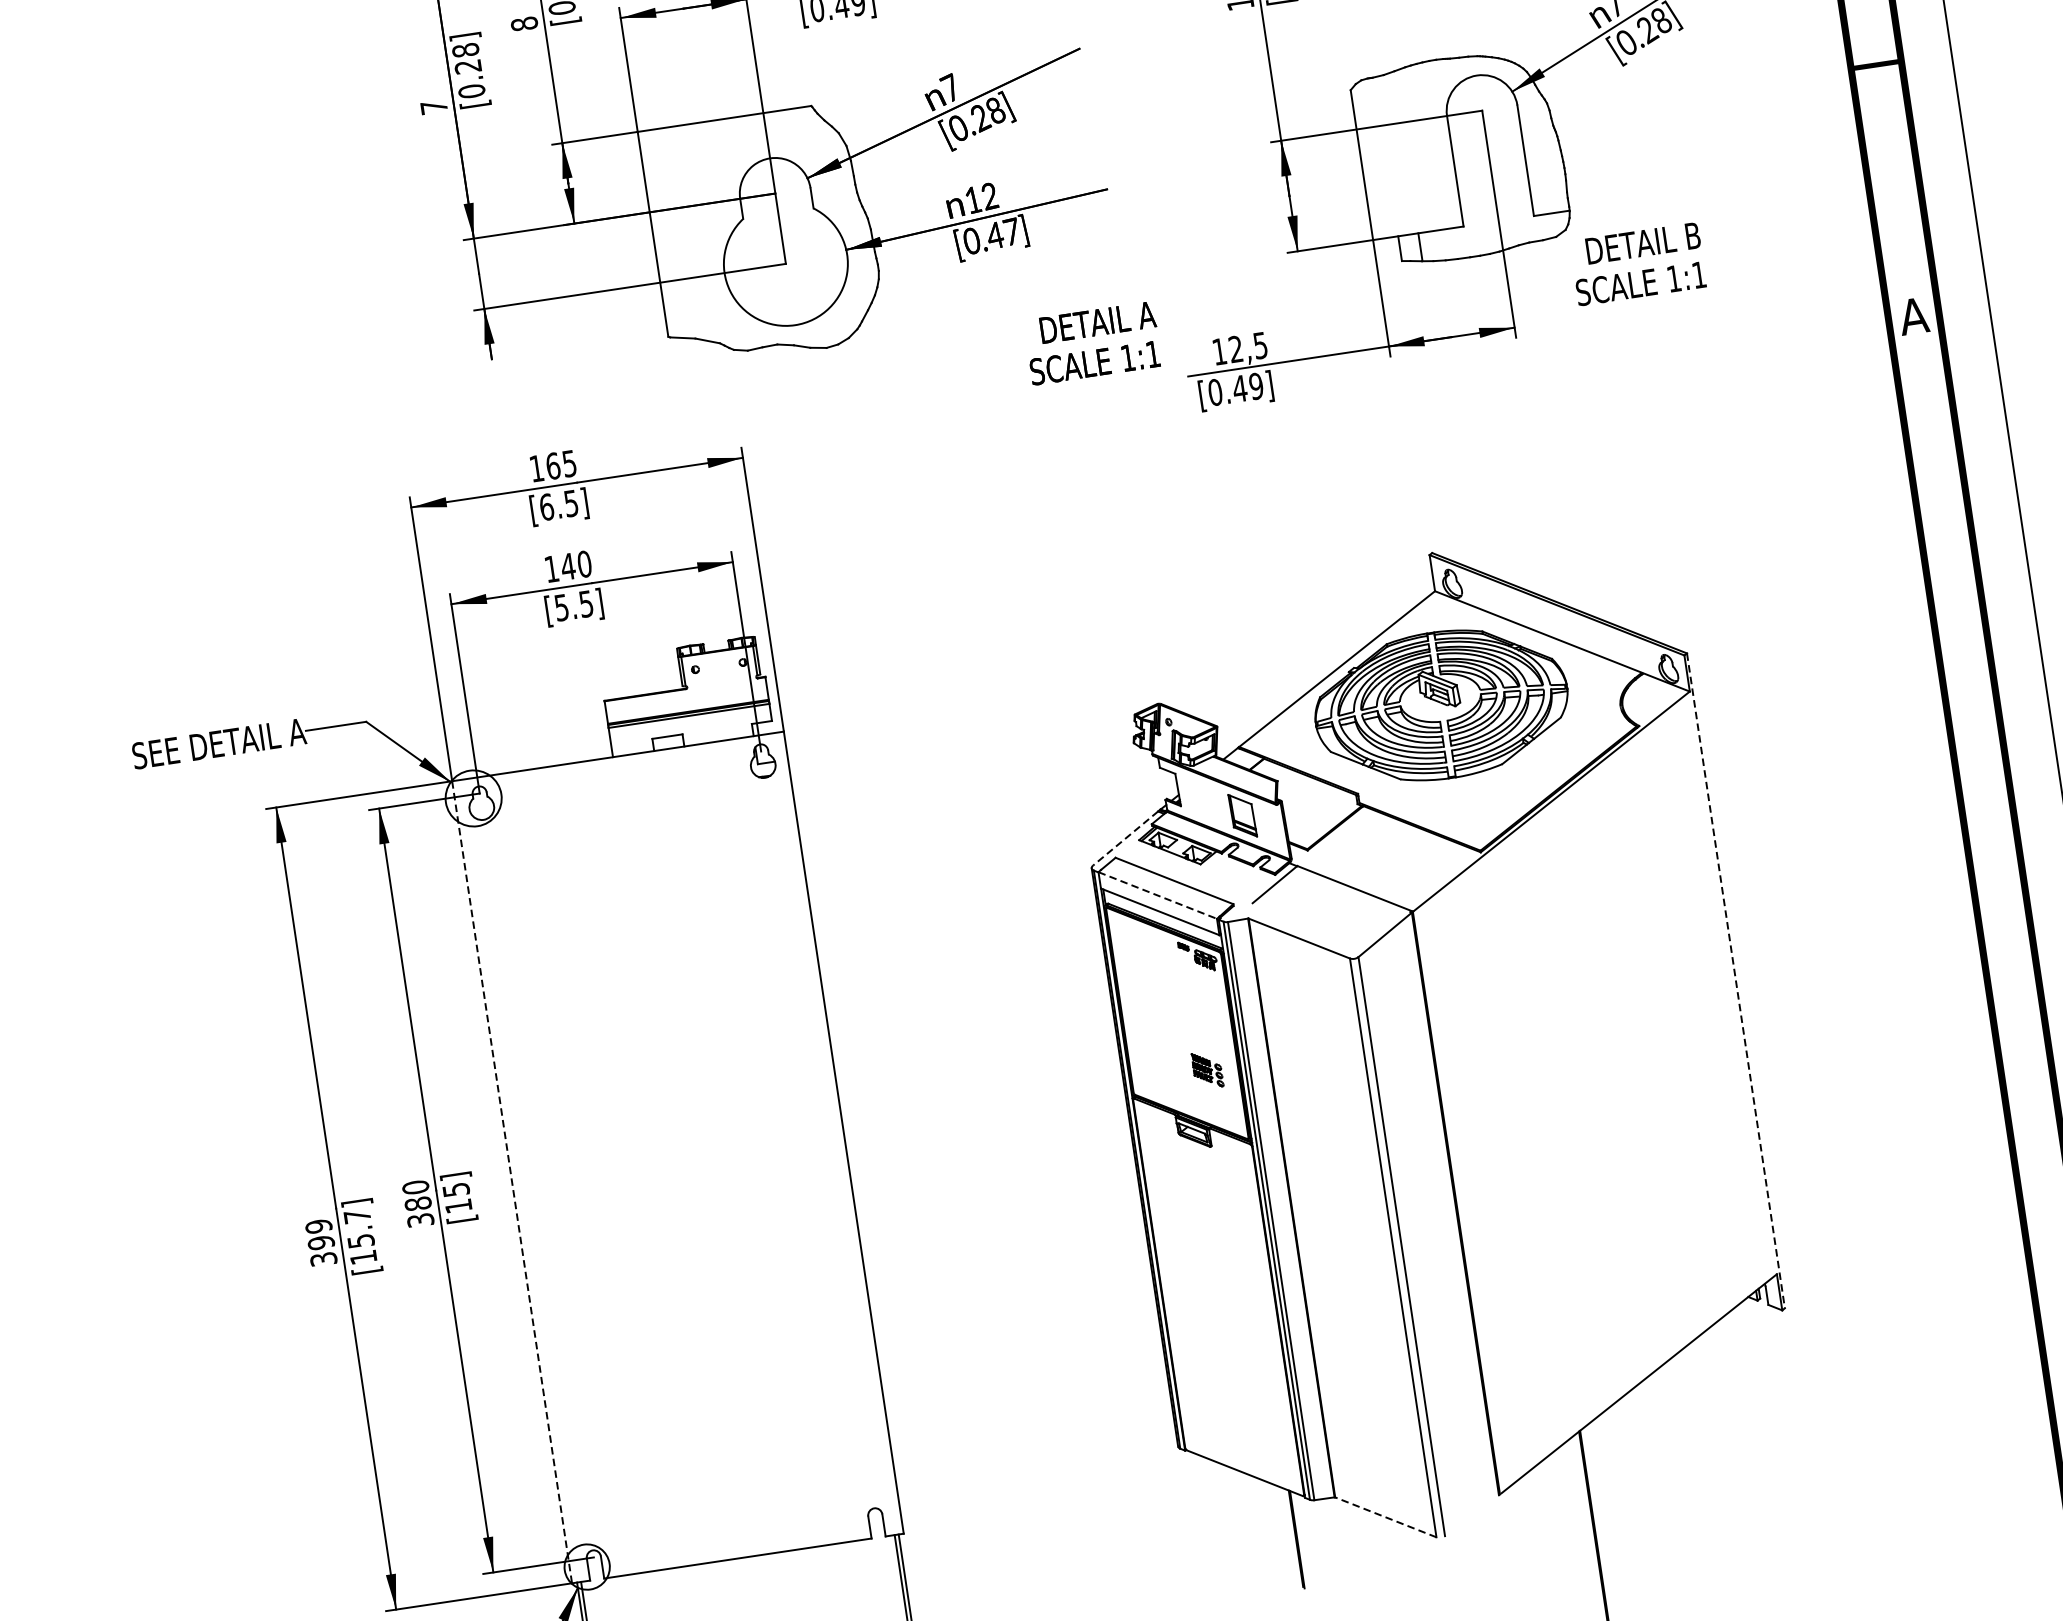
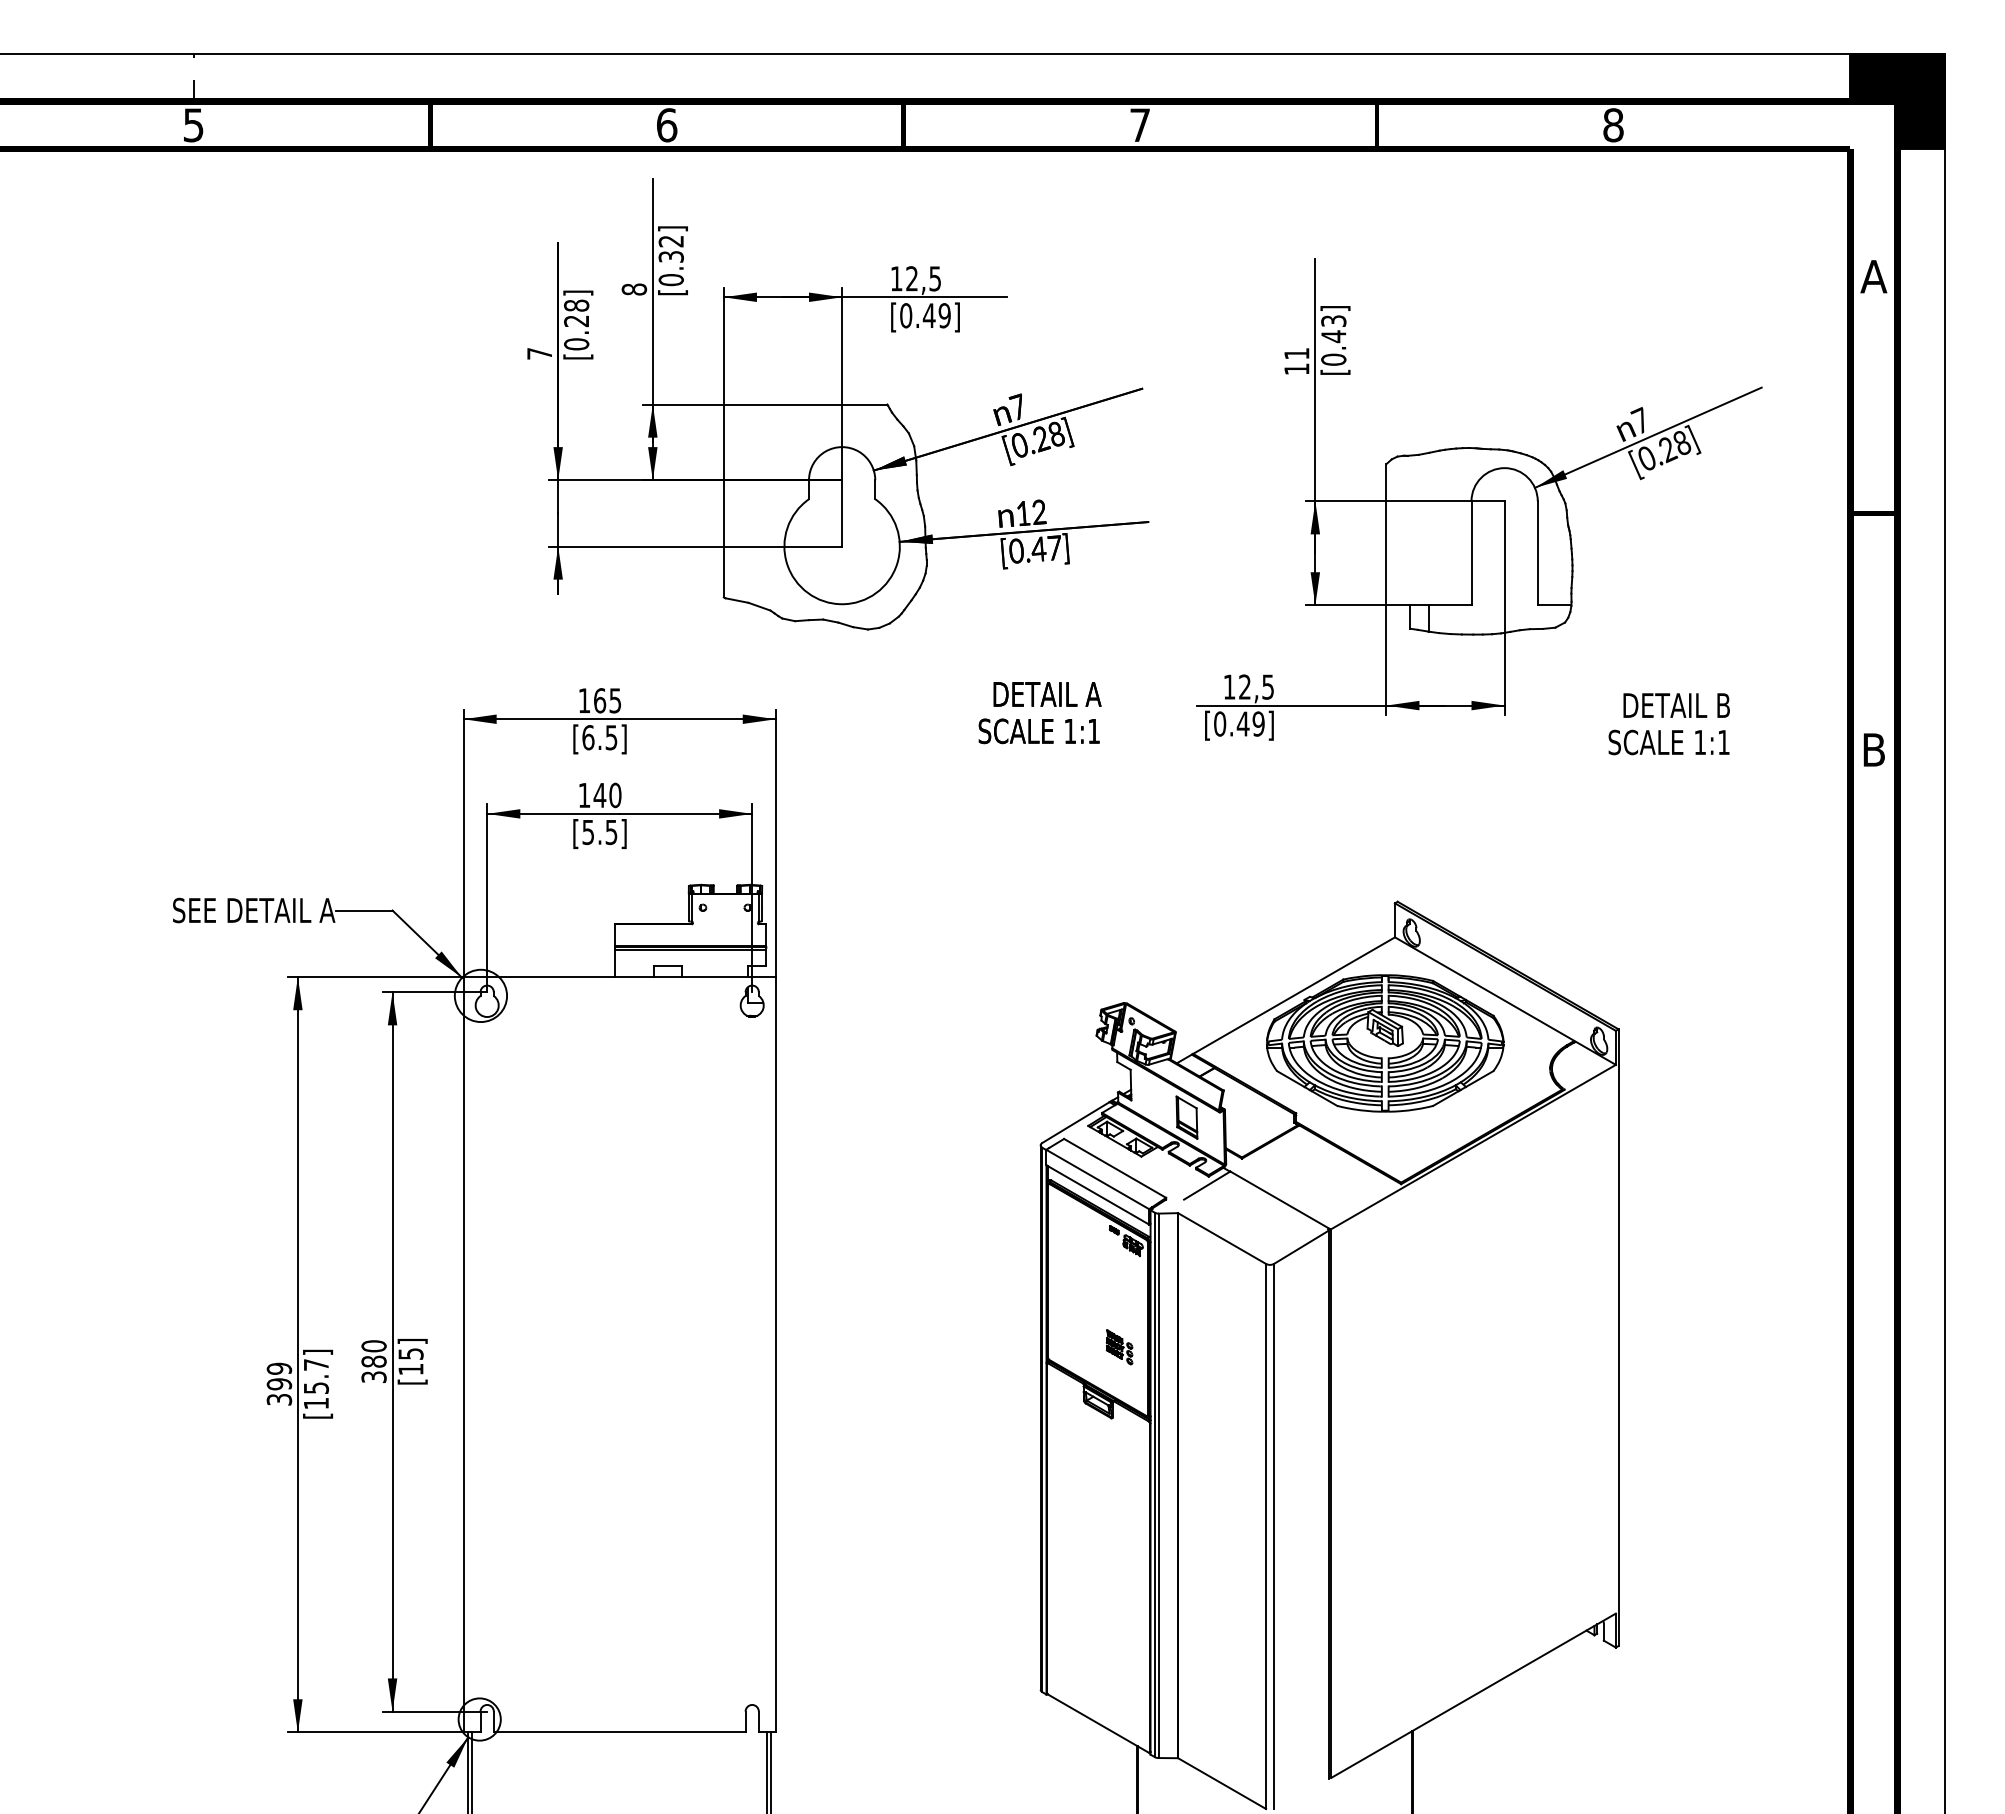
text: (1637, 264) -> (1668, 724), moved
text: (1913, 315) -> (1873, 749), A -> B
text: (1092, 344) -> (1039, 713), moved
line: (1125, 838) -> (1075, 1122), dashed -> solid
line: (1158, 895) -> (1098, 1179), dashed -> solid
line: (1736, 981) -> (1618, 1338), dashed -> solid
line: (512, 1182) -> (463, 1354), dashed -> solid
line: (1386, 1517) -> (1222, 1783), dashed -> solid

